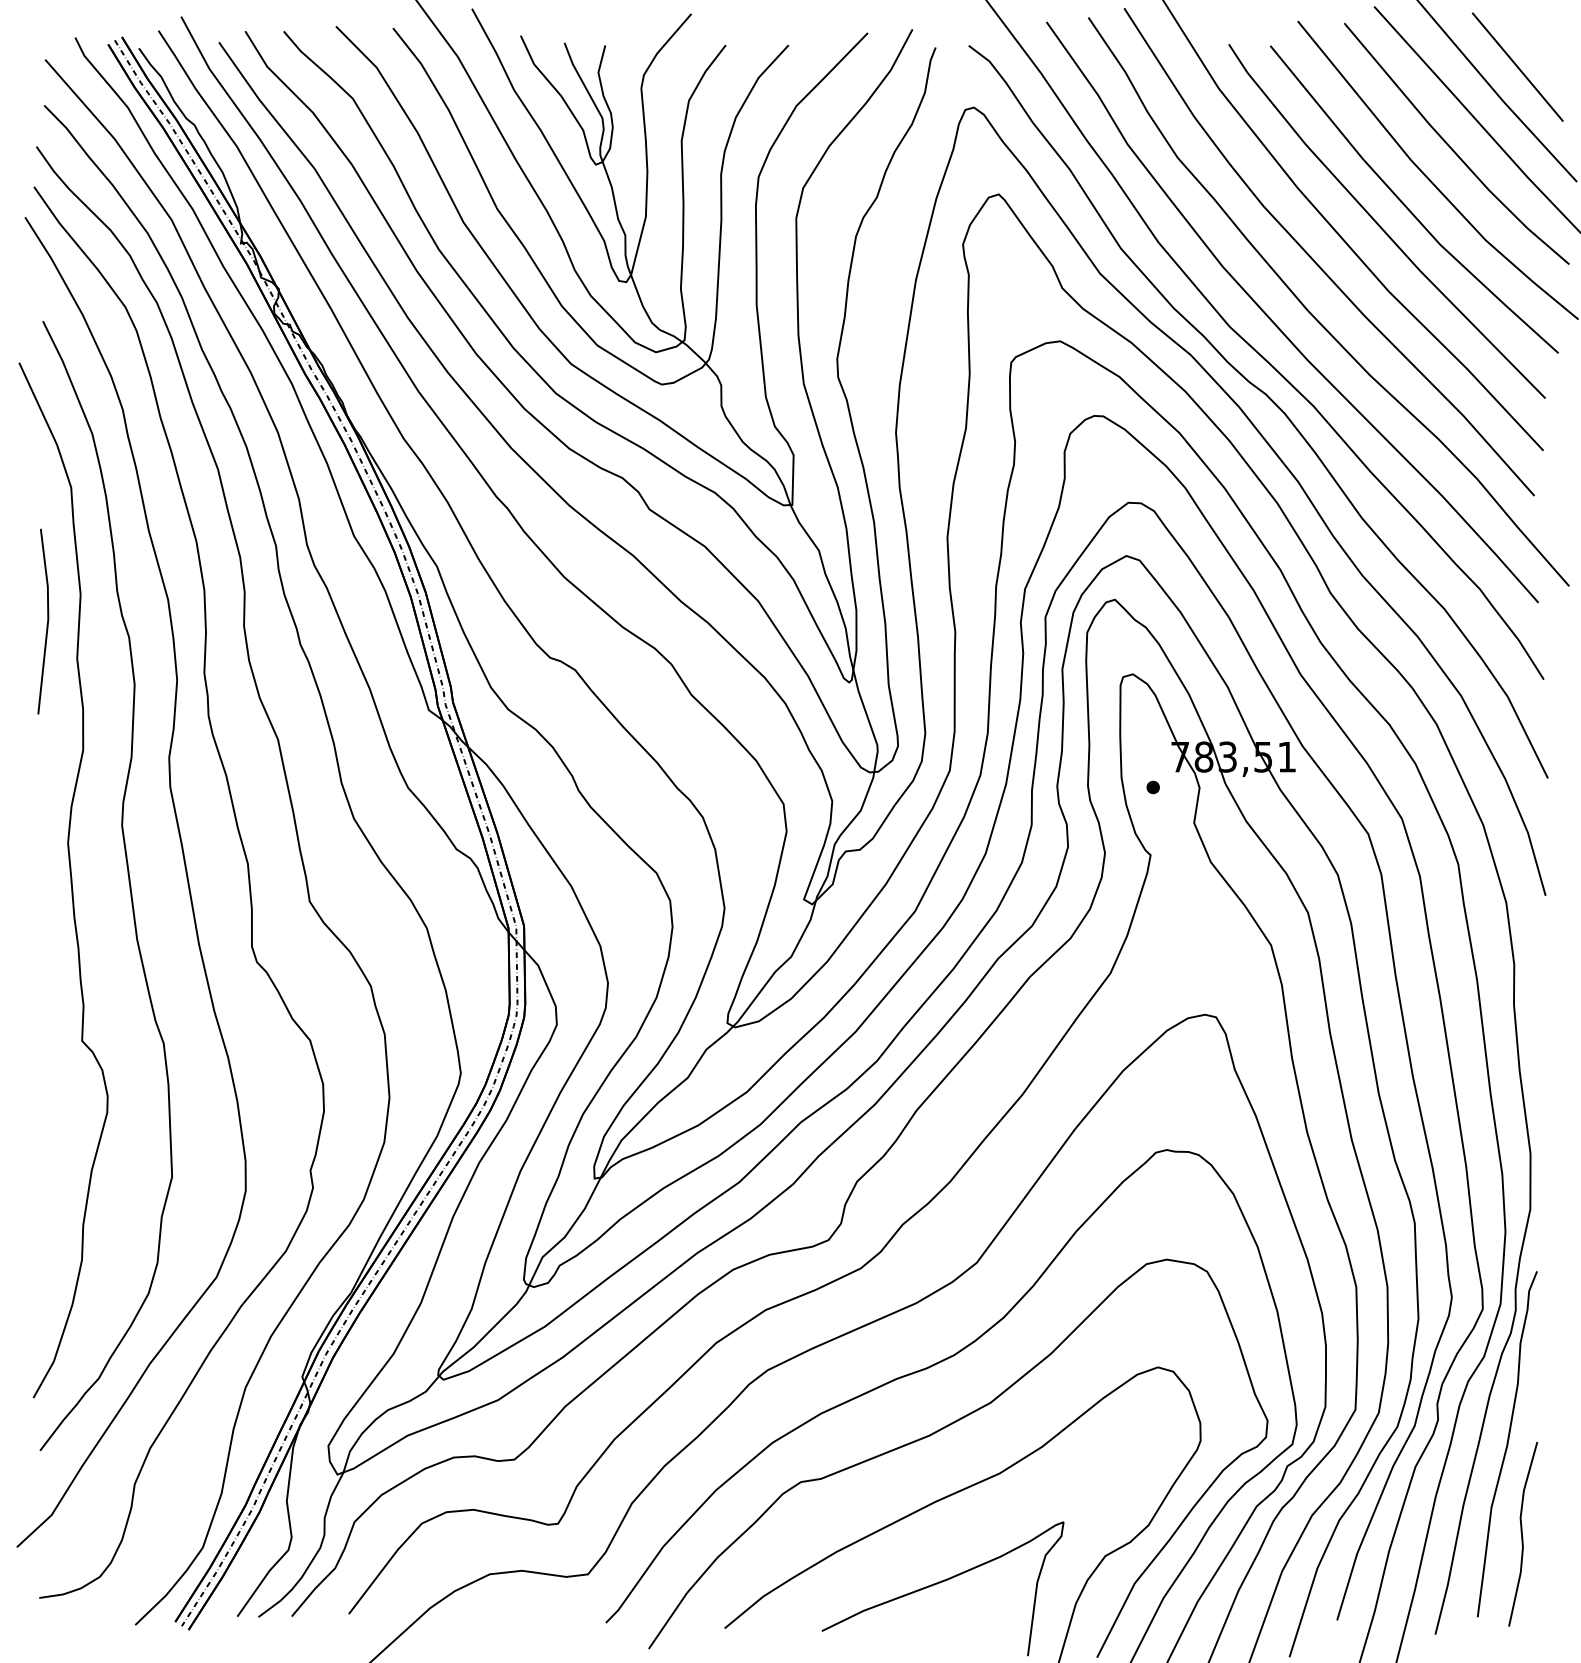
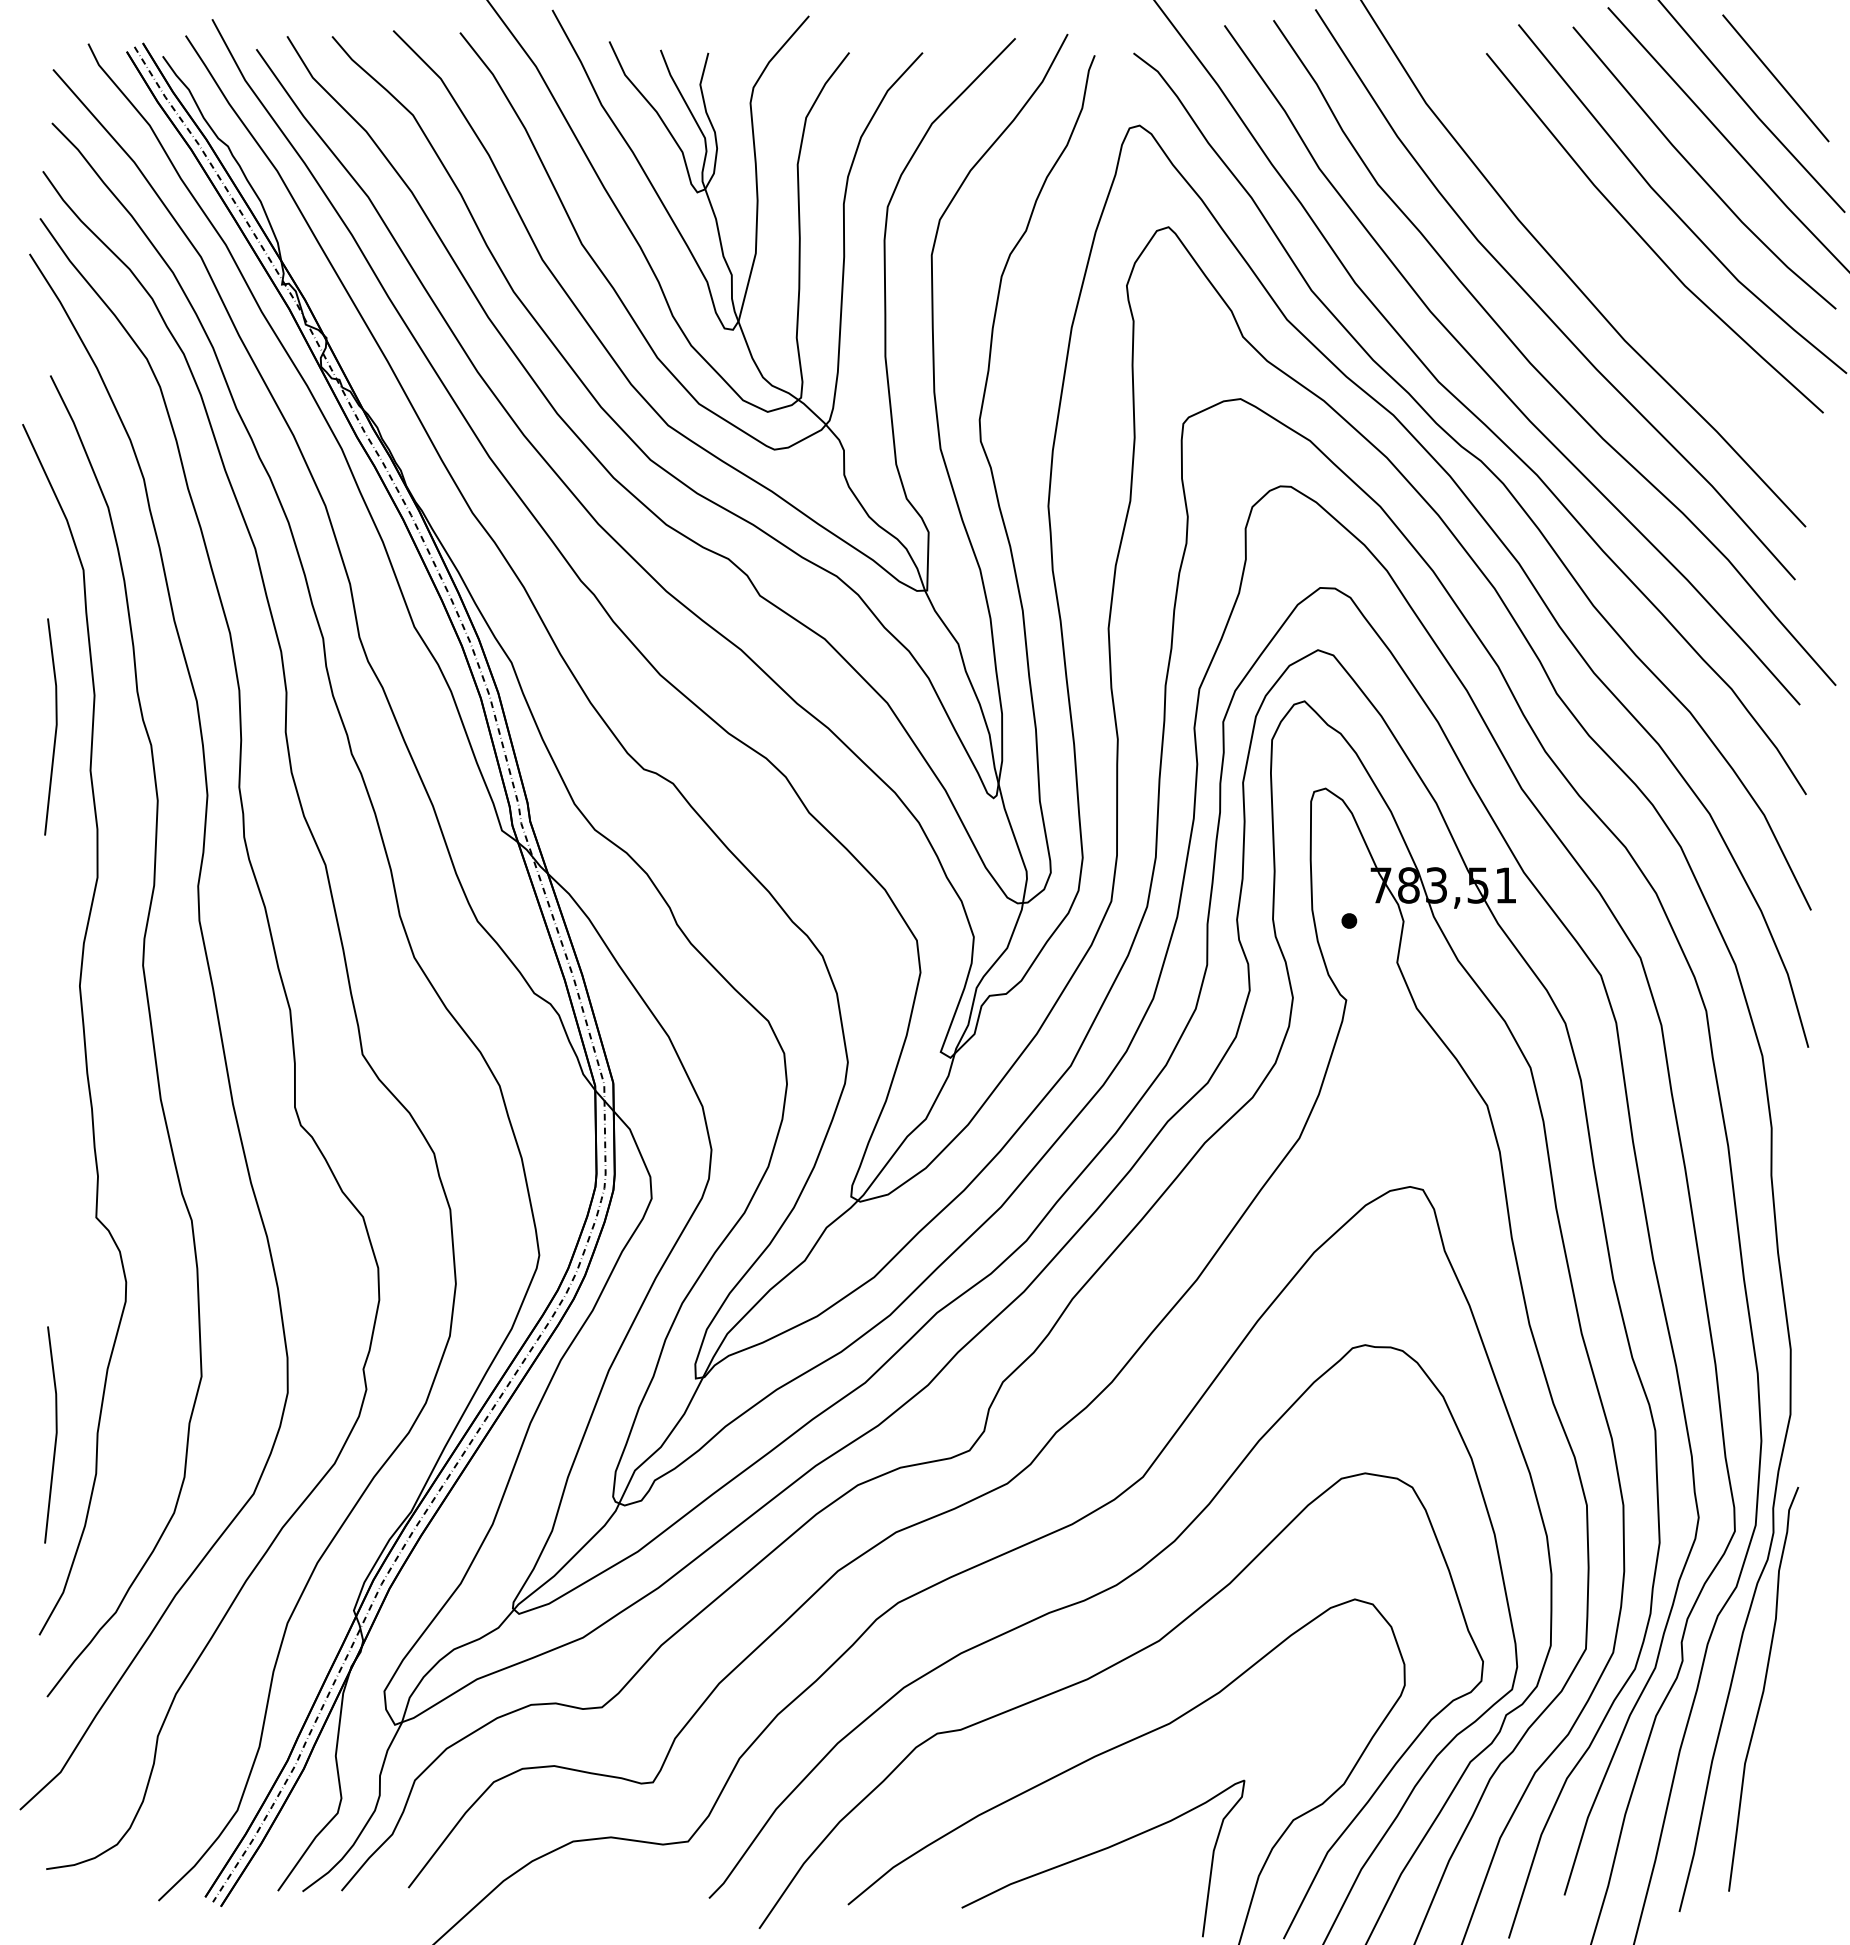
line: (1380, 226) -> (1615, 264), removed
line: (47, 1226) -> (55, 1434), added
curve: (1522, 1534) -> (1781, 1794), removed

